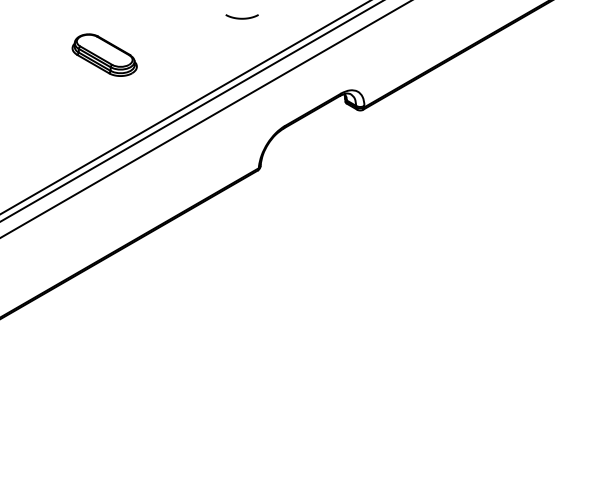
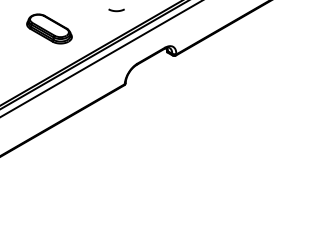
part: (104, 54) -> (49, 28), size x1.43

